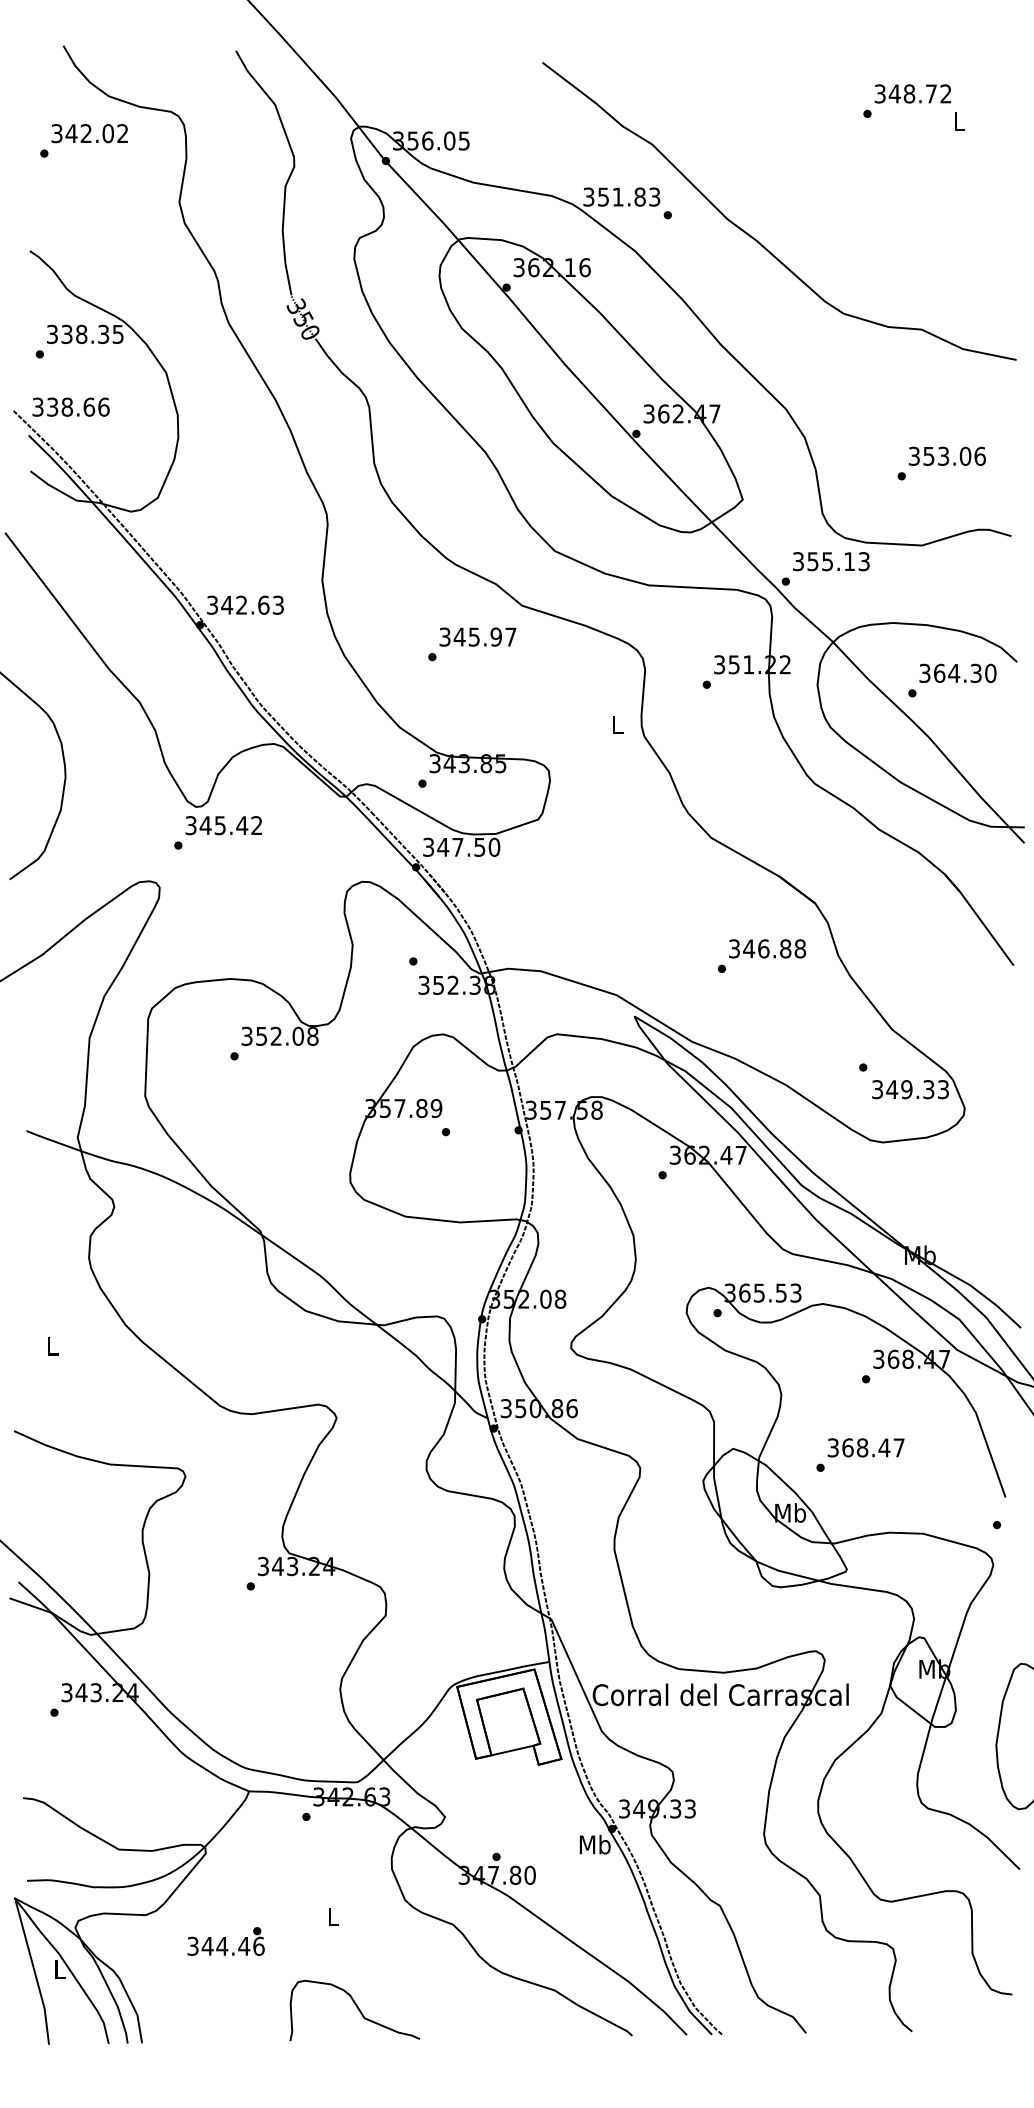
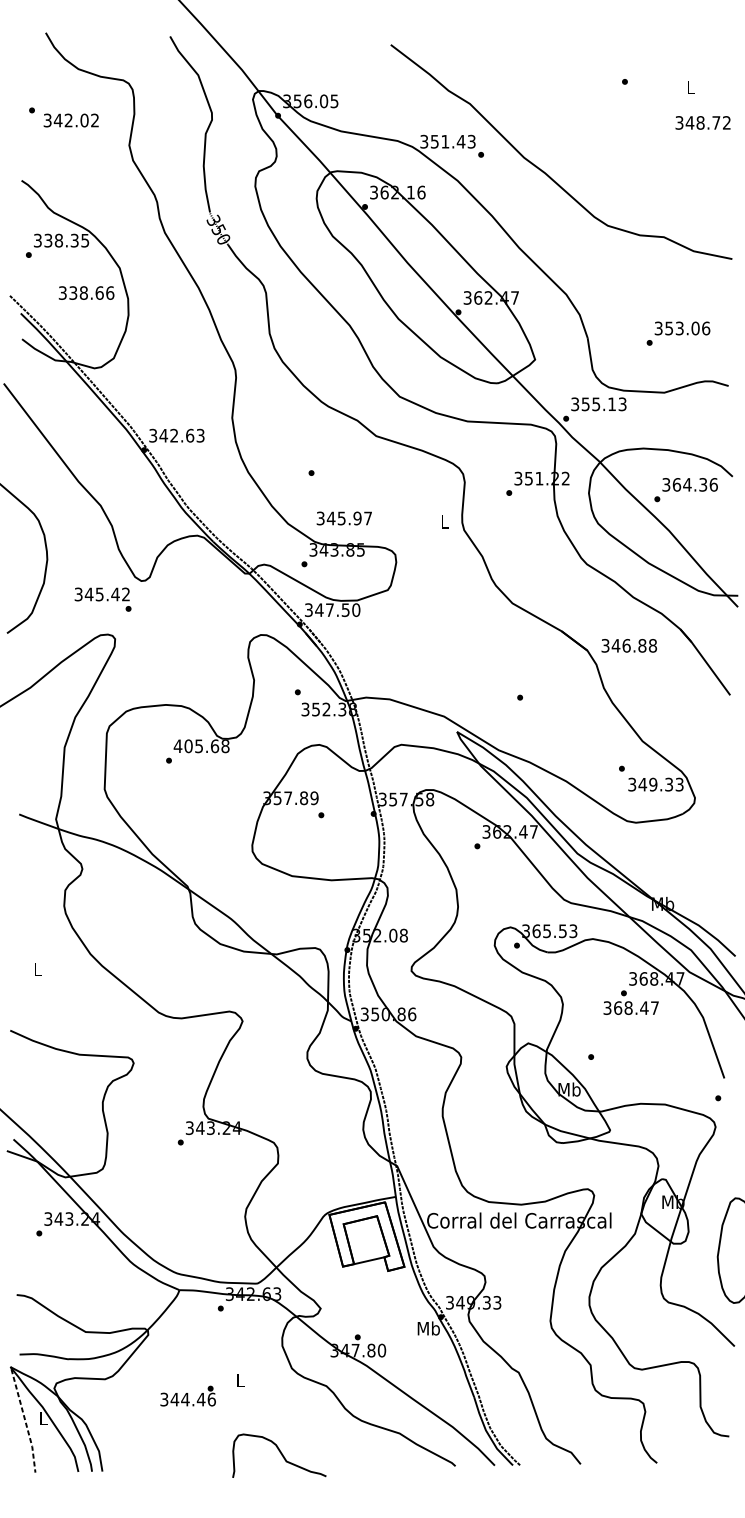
text: (912, 93) -> (702, 122), moved
text: (89, 133) -> (71, 120), moved
text: (640, 196) -> (461, 141), 351.83 -> 351.43
text: (70, 406) -> (86, 292), moved
text: (477, 636) -> (344, 518), moved
text: (990, 672) -> (713, 484), 364.30 -> 364.36
text: (223, 825) -> (102, 594), moved
text: (767, 948) -> (629, 645), moved
text: (272, 1035) -> (196, 745), 352.08 -> 405.68
text: (865, 1447) -> (630, 1007), moved
text: (225, 1941) -> (187, 1396), moved
line: (35, 1973) -> (25, 1421), solid -> dashed
curve: (356, 2007) -> (280, 1453), moved

